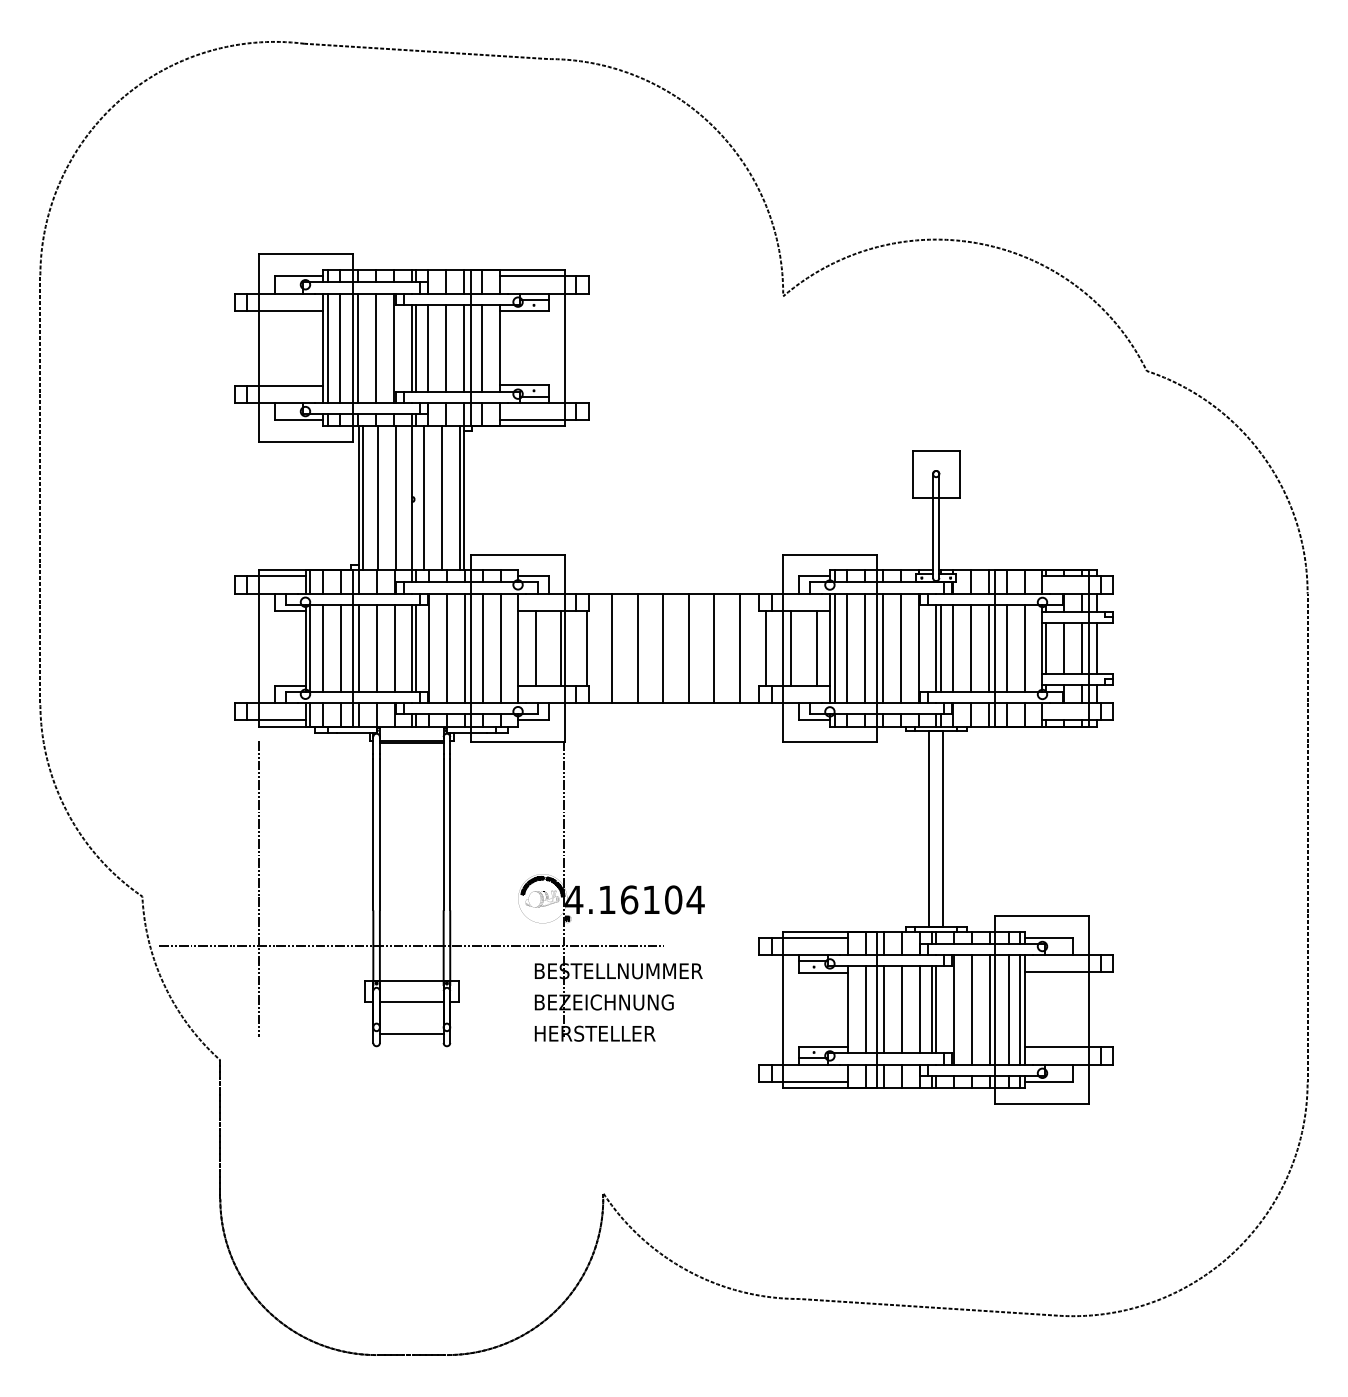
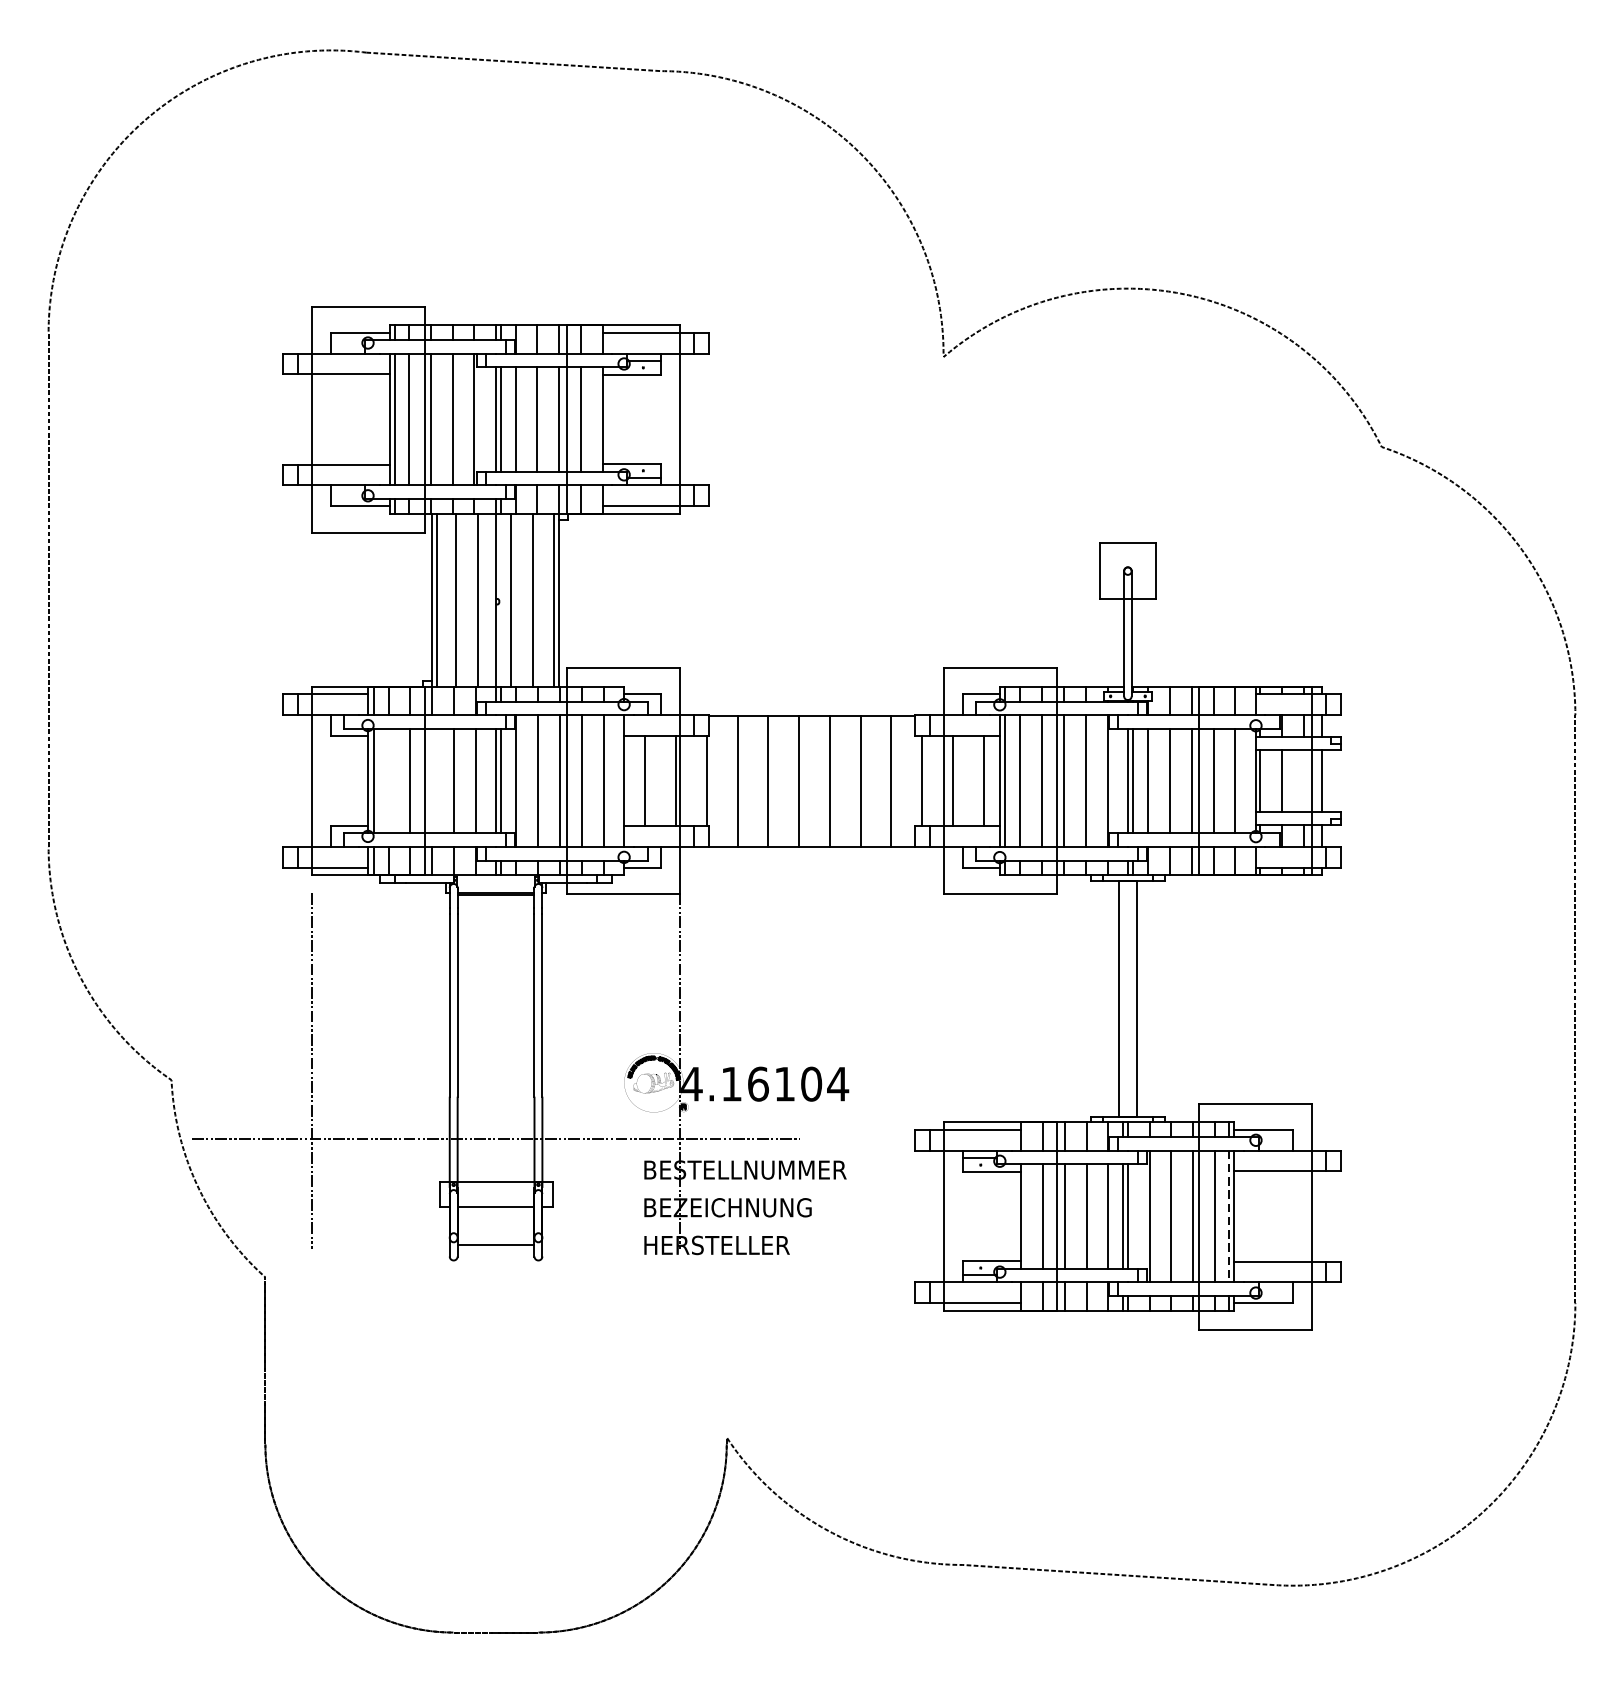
line: (322, 647) -> (388, 780), removed
line: (358, 647) -> (431, 780), removed
line: (1082, 647) -> (1304, 780), removed
line: (1020, 1009) -> (1229, 1216), solid -> dashed

